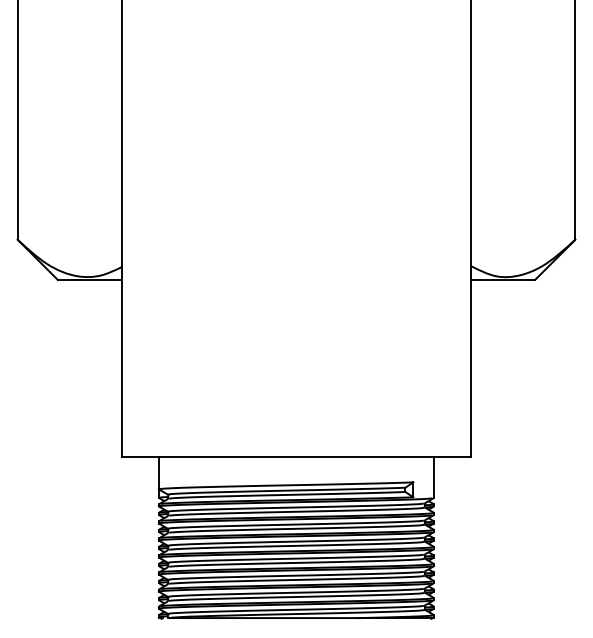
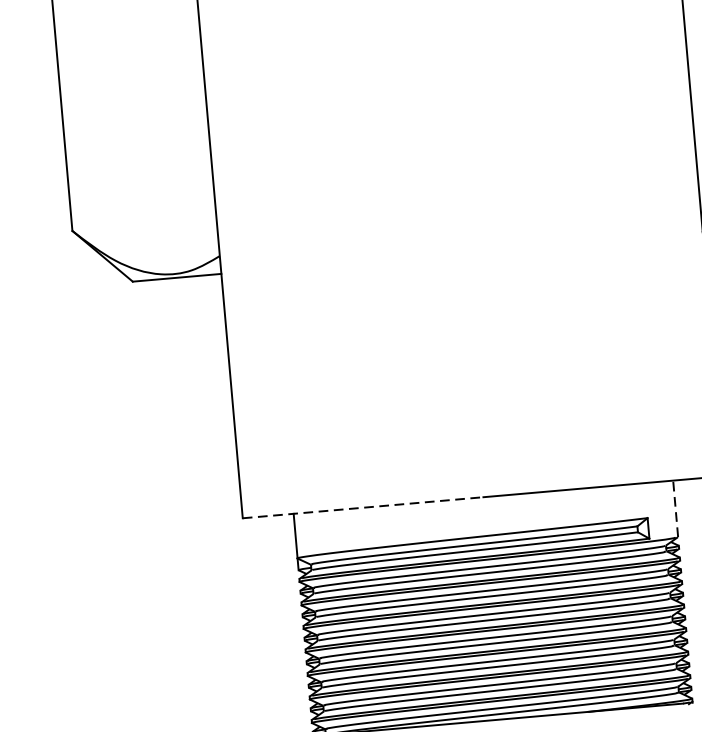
line: (209, 457) -> (363, 508), solid -> dashed
line: (434, 476) -> (676, 507), solid -> dashed

